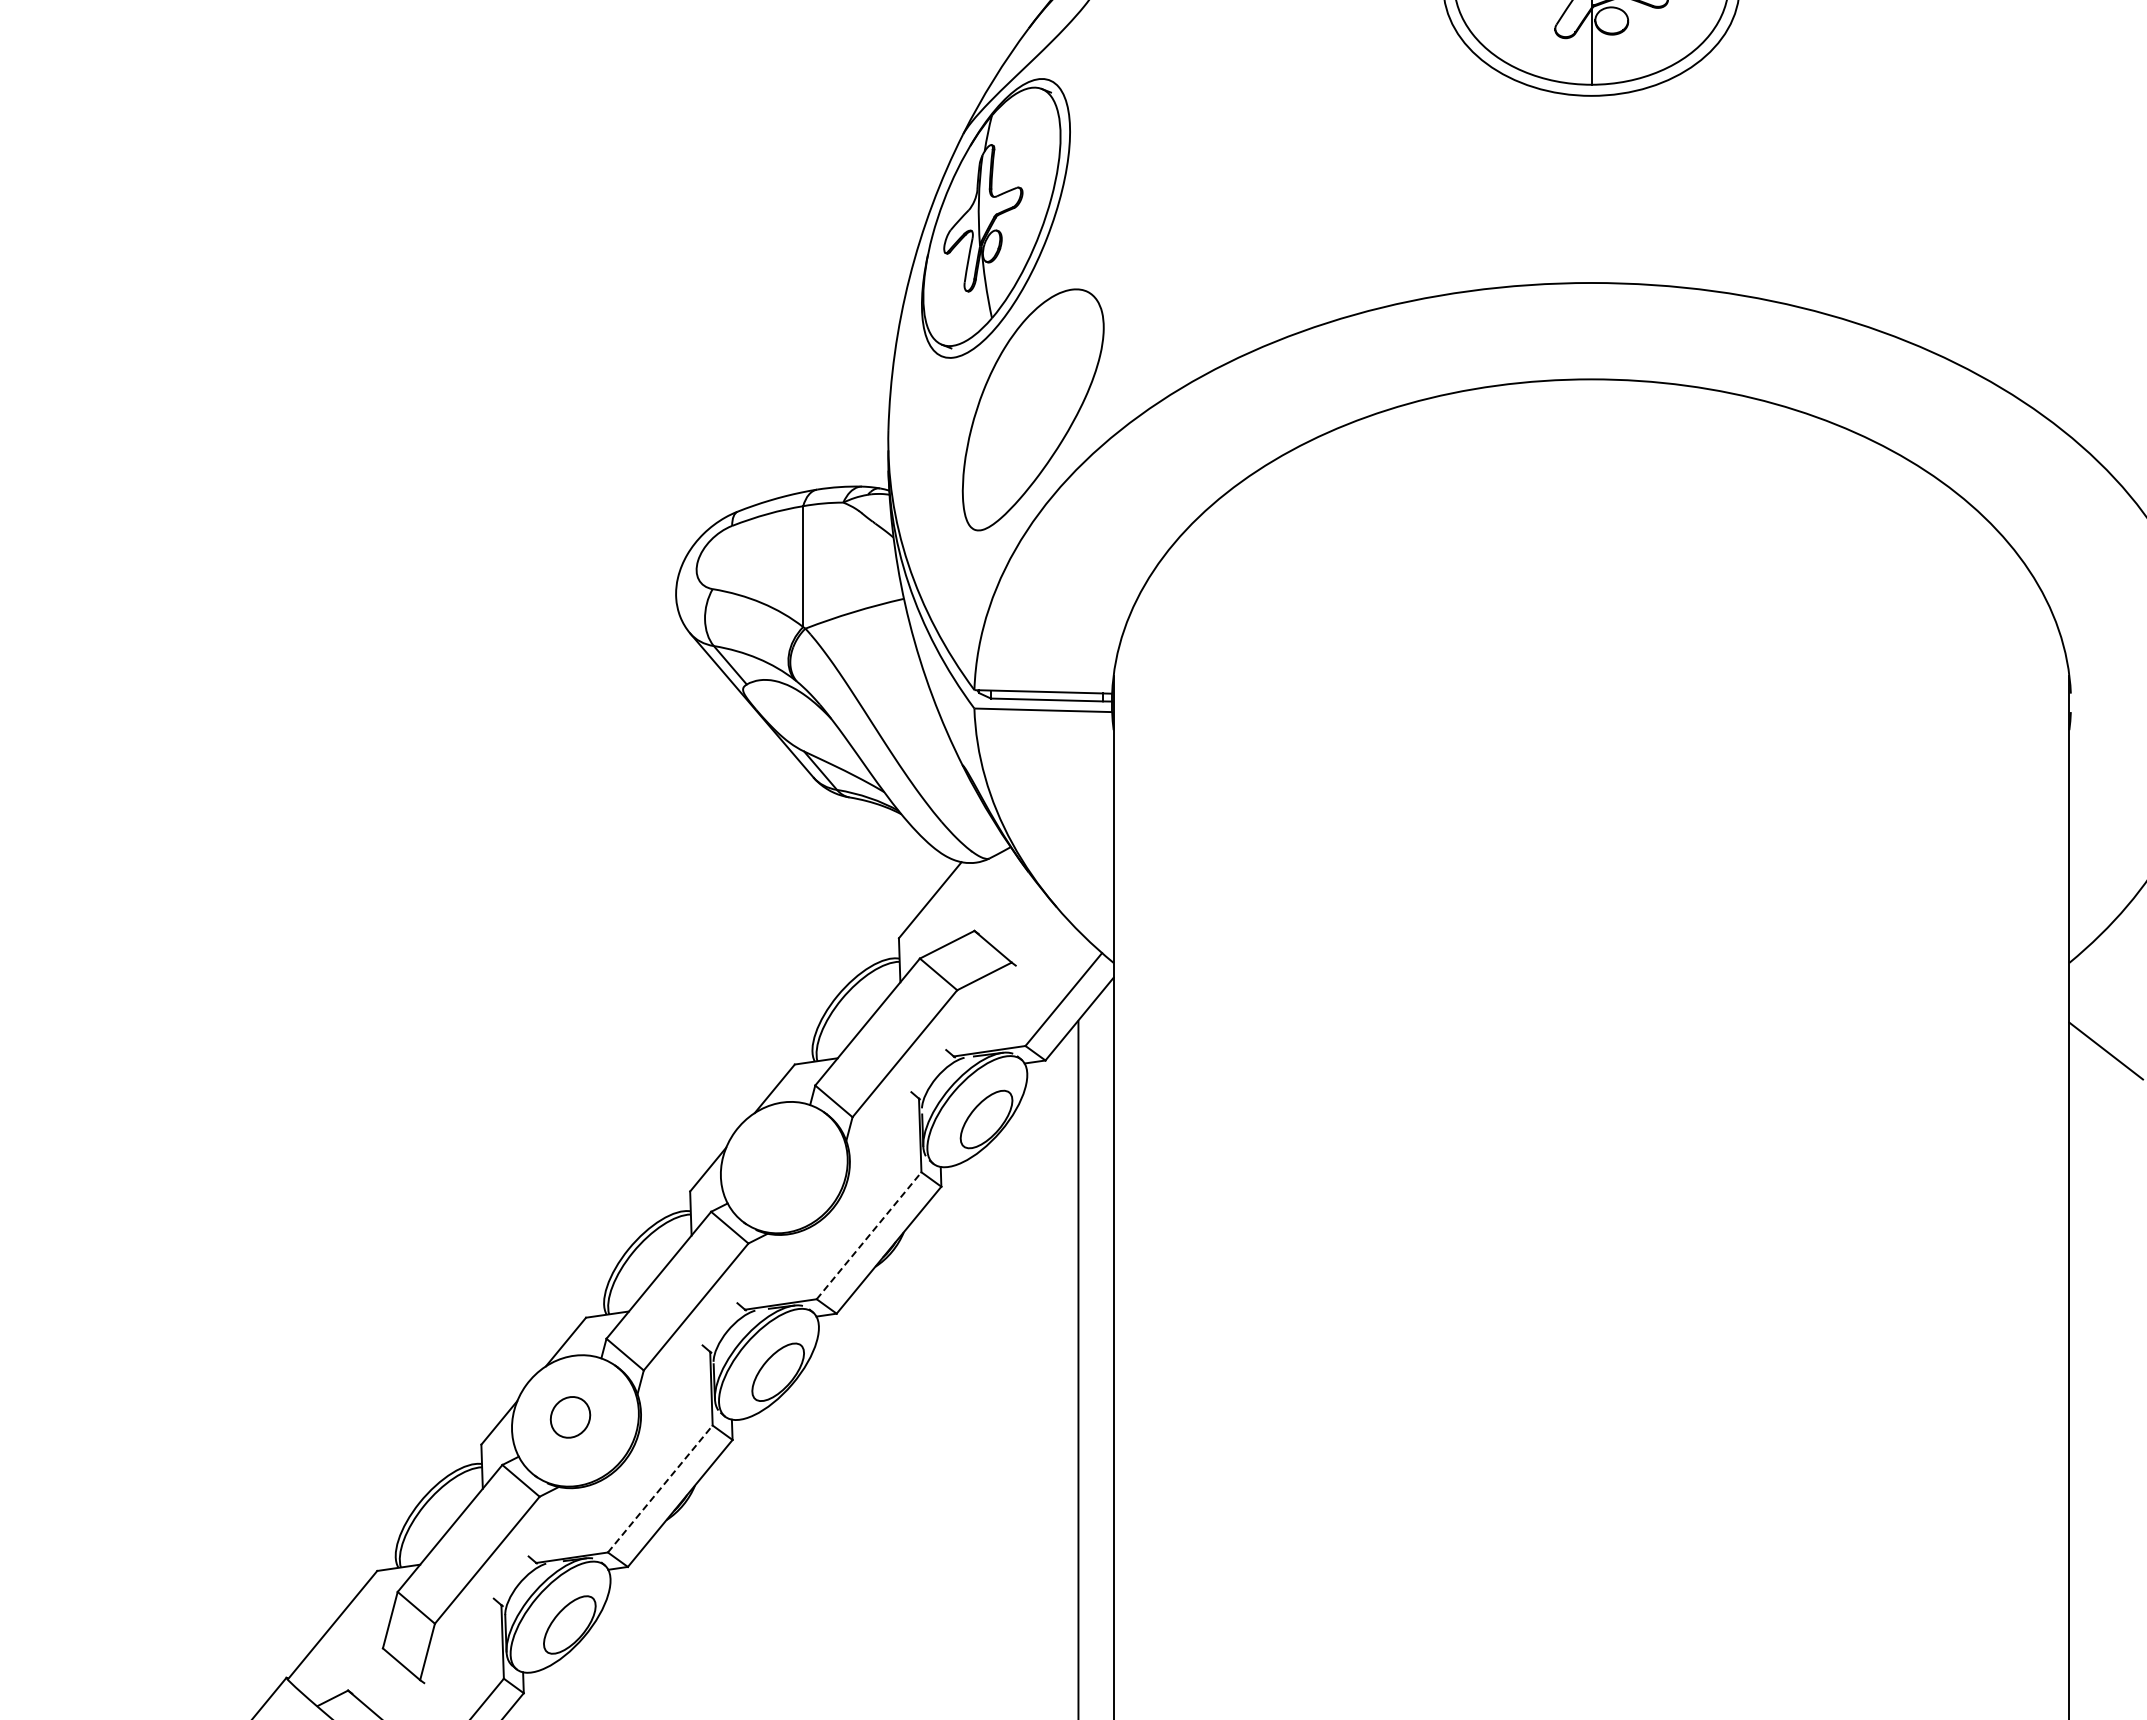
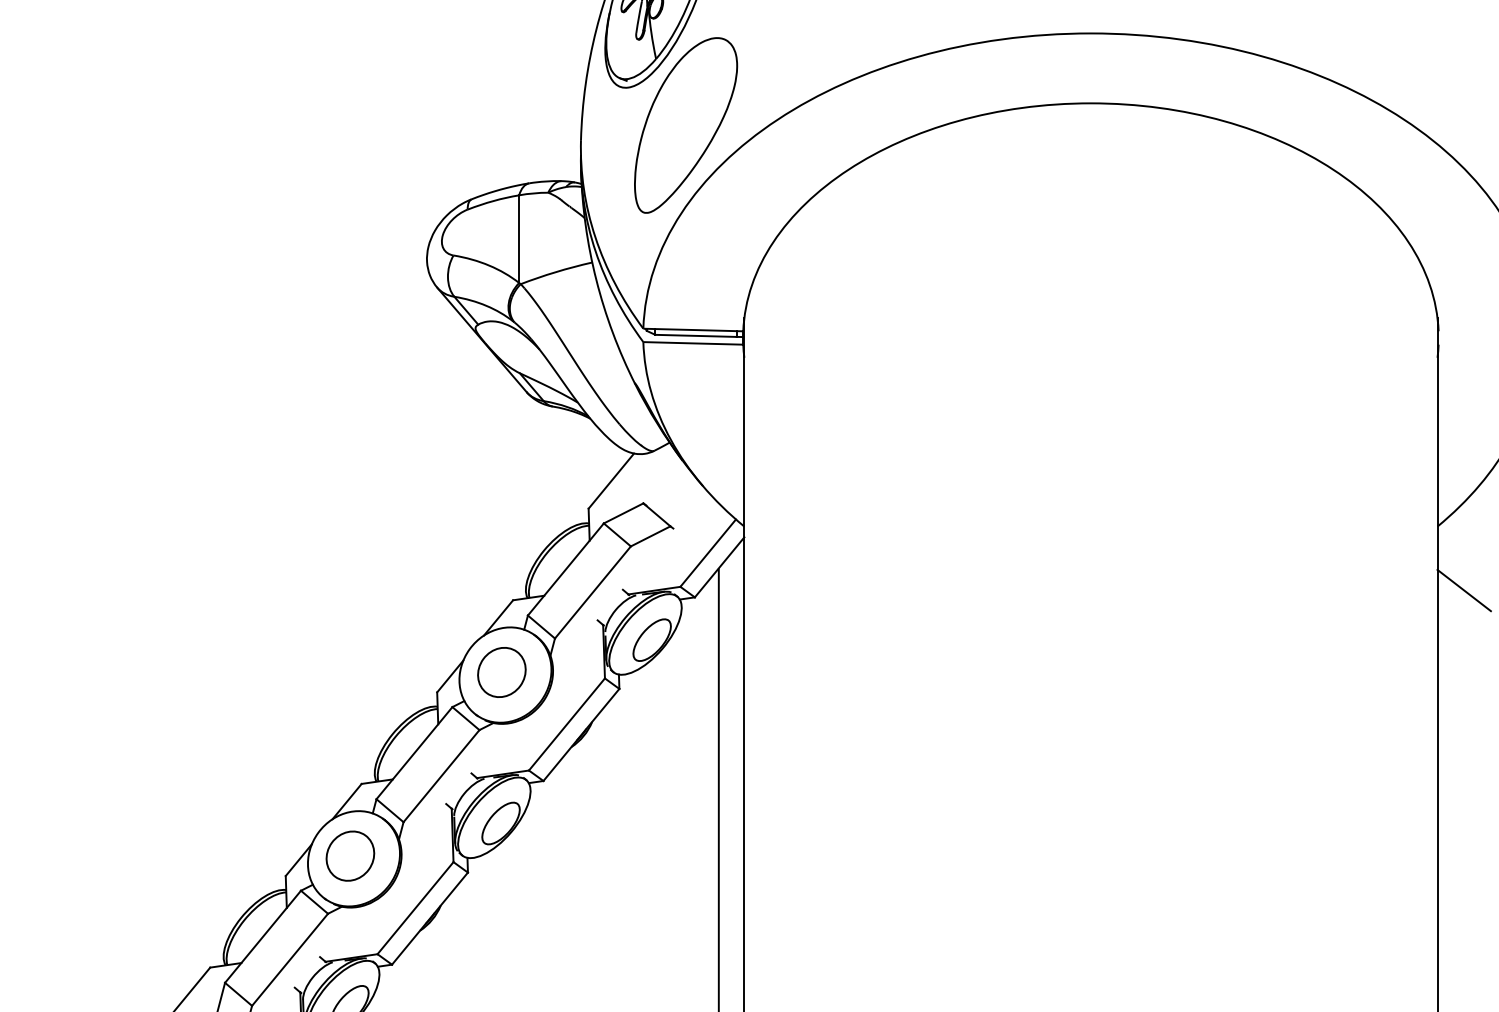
part: (779, 1163) -> (501, 672), added
line: (869, 1235) -> (567, 724), dashed -> solid
part: (570, 1417) -> (350, 856), size x1.67
line: (660, 1488) -> (415, 907), dashed -> solid

